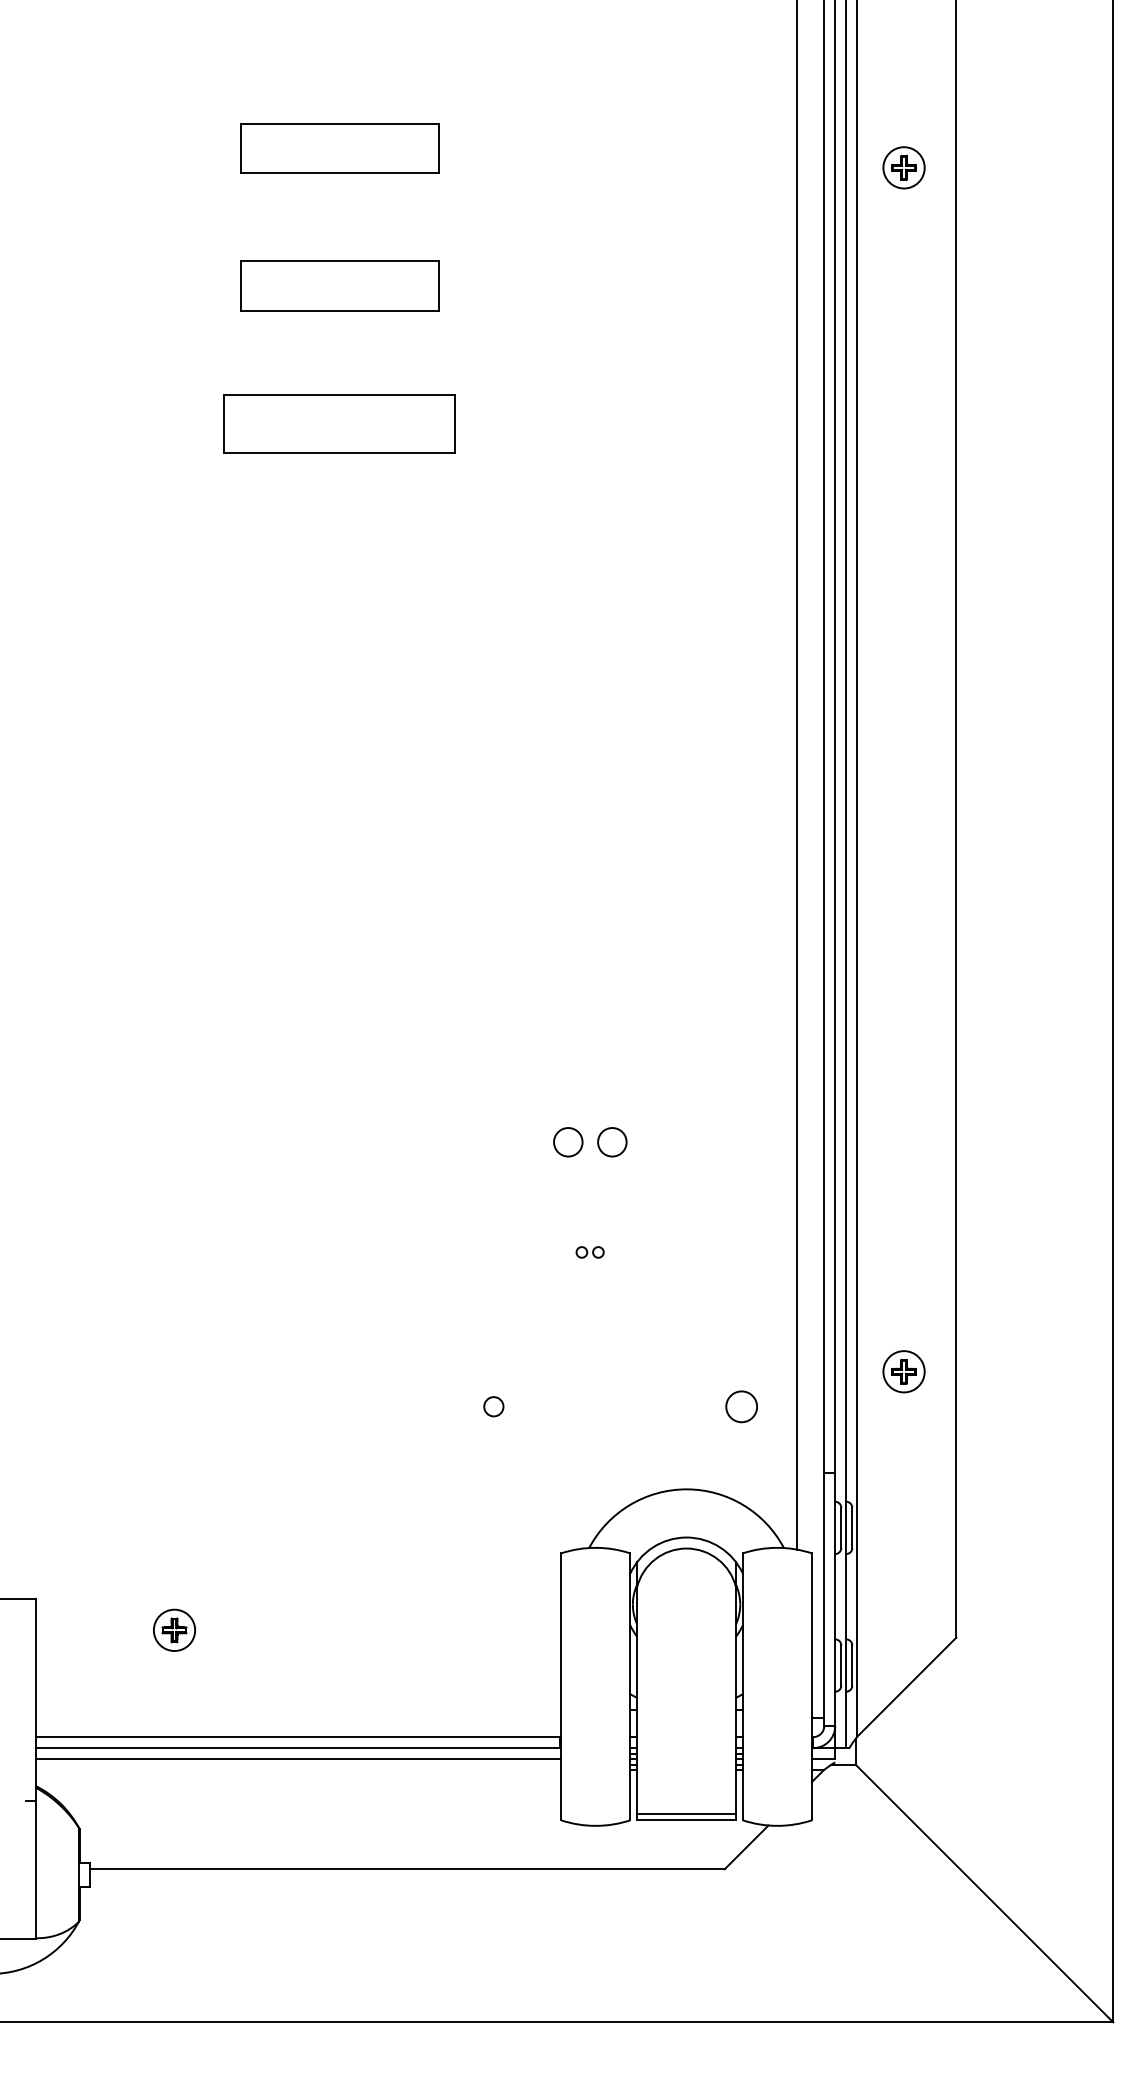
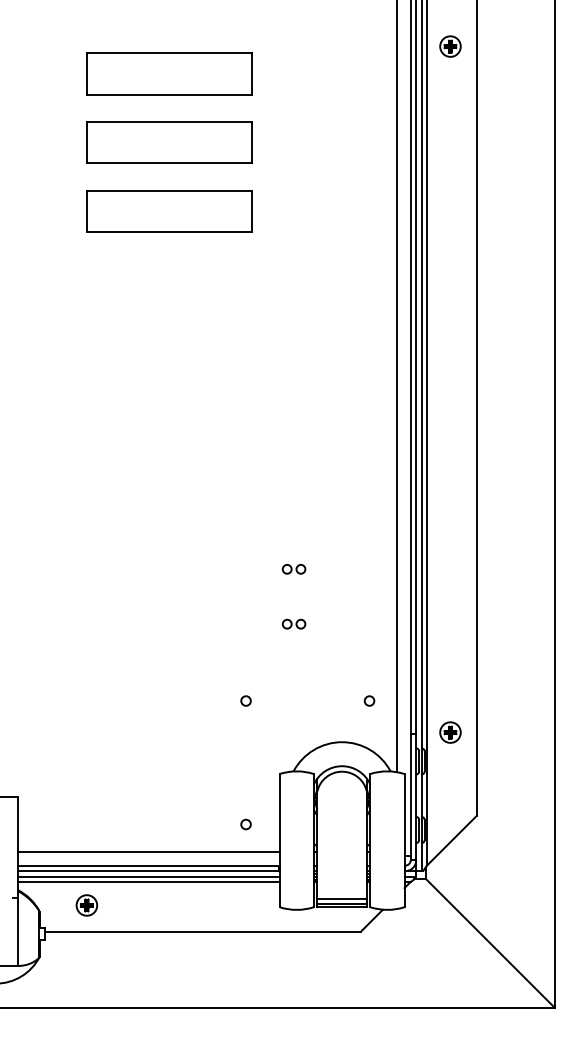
part: (340, 147) -> (169, 73), size x1.67
part: (904, 167) -> (450, 46), moved
part: (340, 286) -> (169, 142), size x1.67
part: (340, 424) -> (169, 211), size x1.43
part: (589, 1142) -> (293, 569), size x0.62
part: (589, 1251) -> (293, 623), size x1.67
part: (904, 1371) -> (450, 732), moved
circle: (741, 1405) -> (369, 700), size x0.62
part: (173, 1630) -> (86, 905), moved
circle: (492, 1654) -> (245, 824), added
line: (298, 1708) -> (148, 851), added
line: (298, 1770) -> (148, 882), added
line: (685, 1802) -> (341, 898), added

